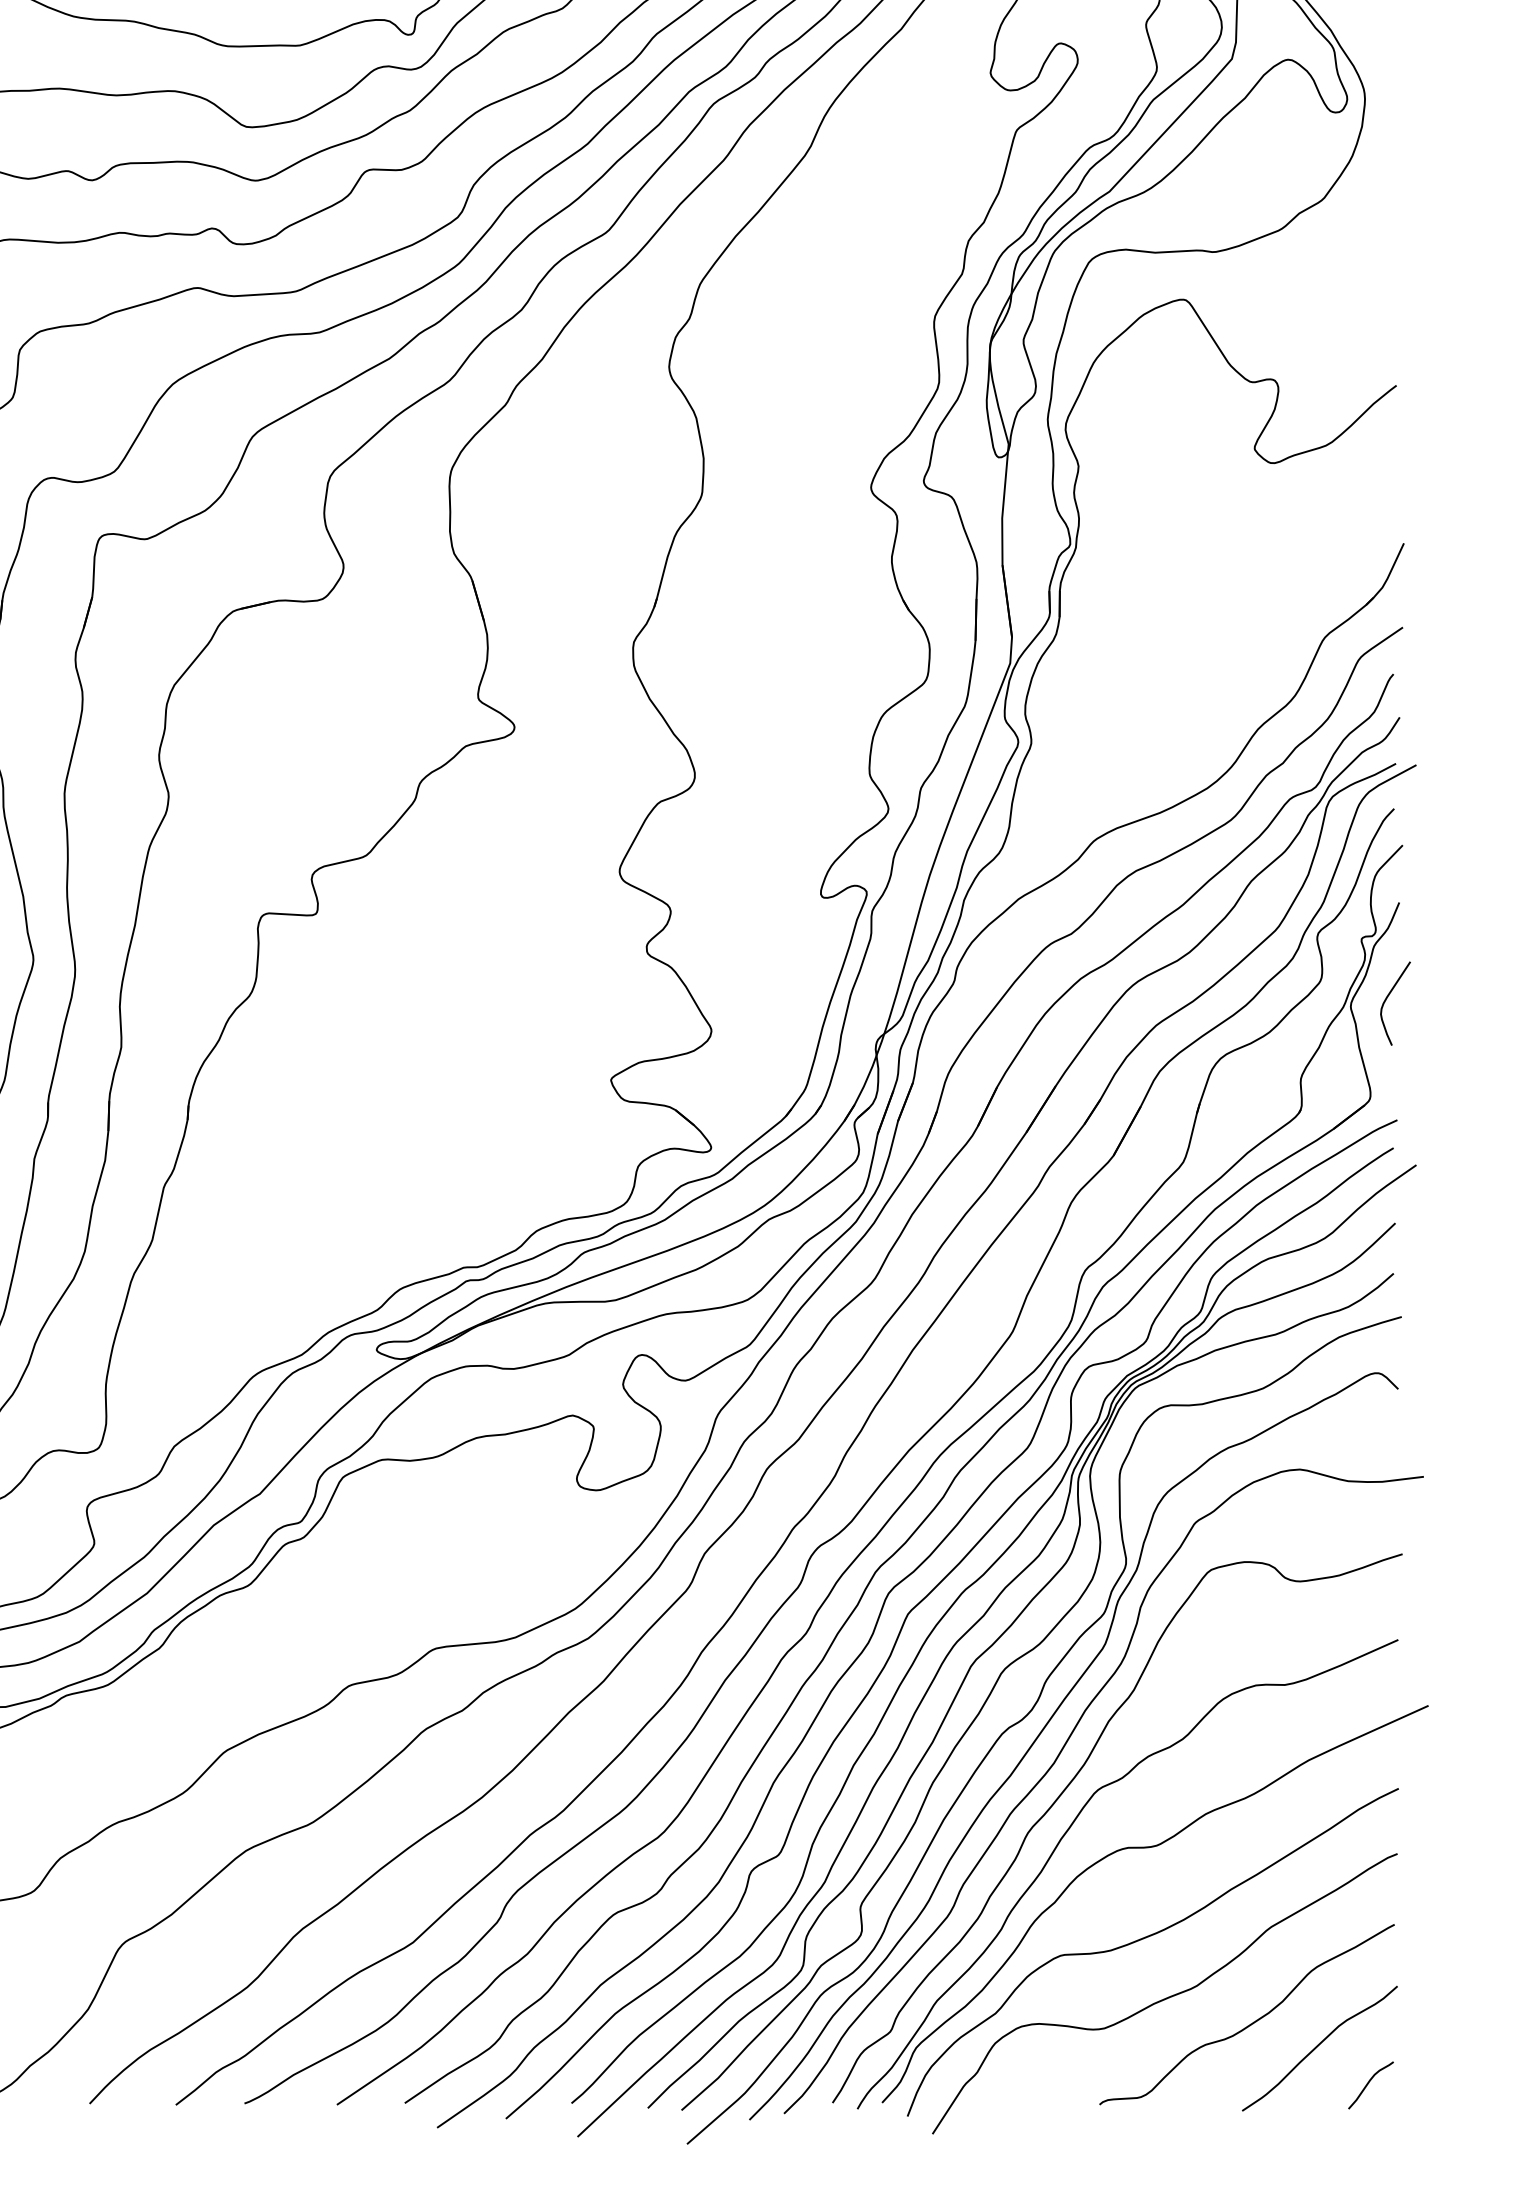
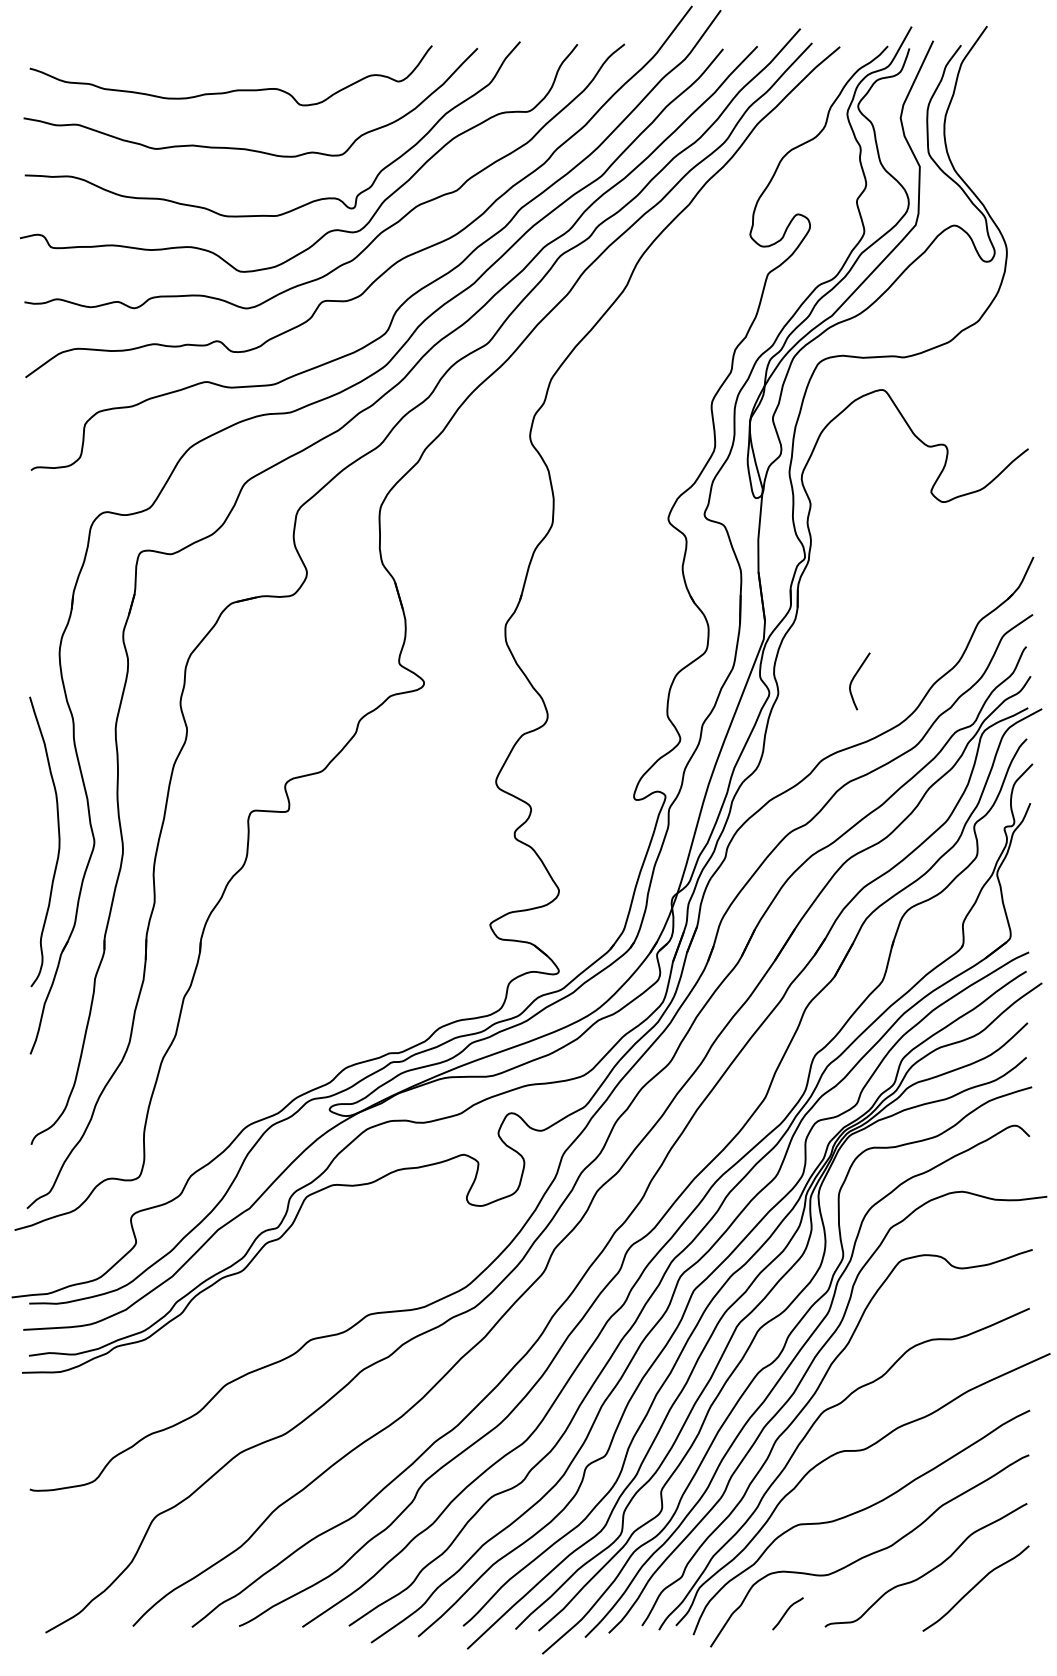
curve: (1387, 999) -> (854, 678), moved
curve: (1370, 2083) -> (787, 1612), moved

